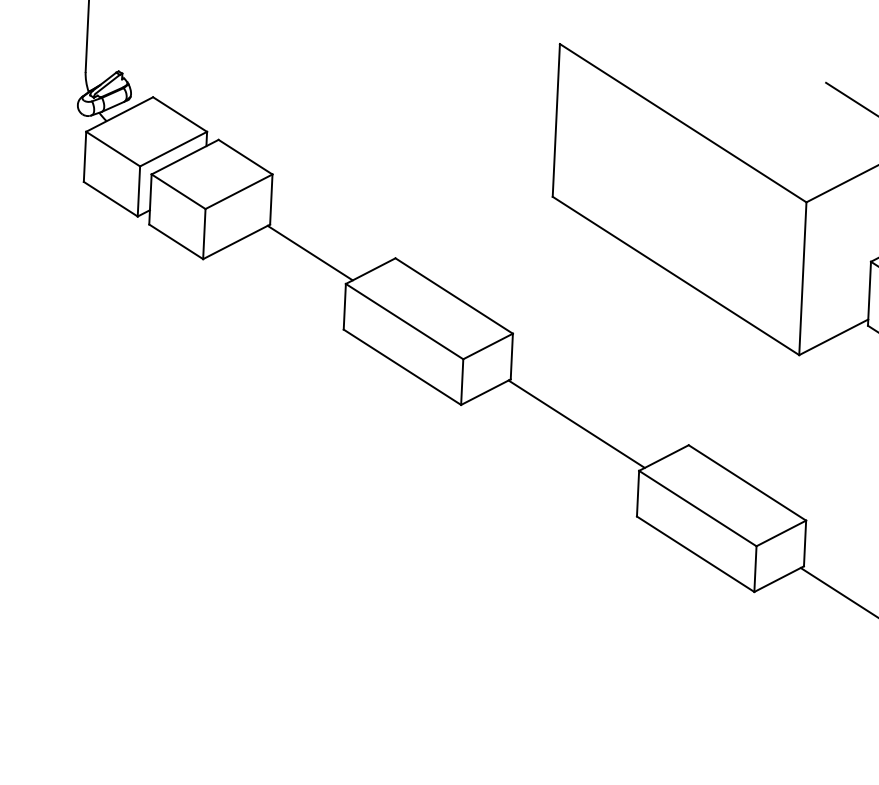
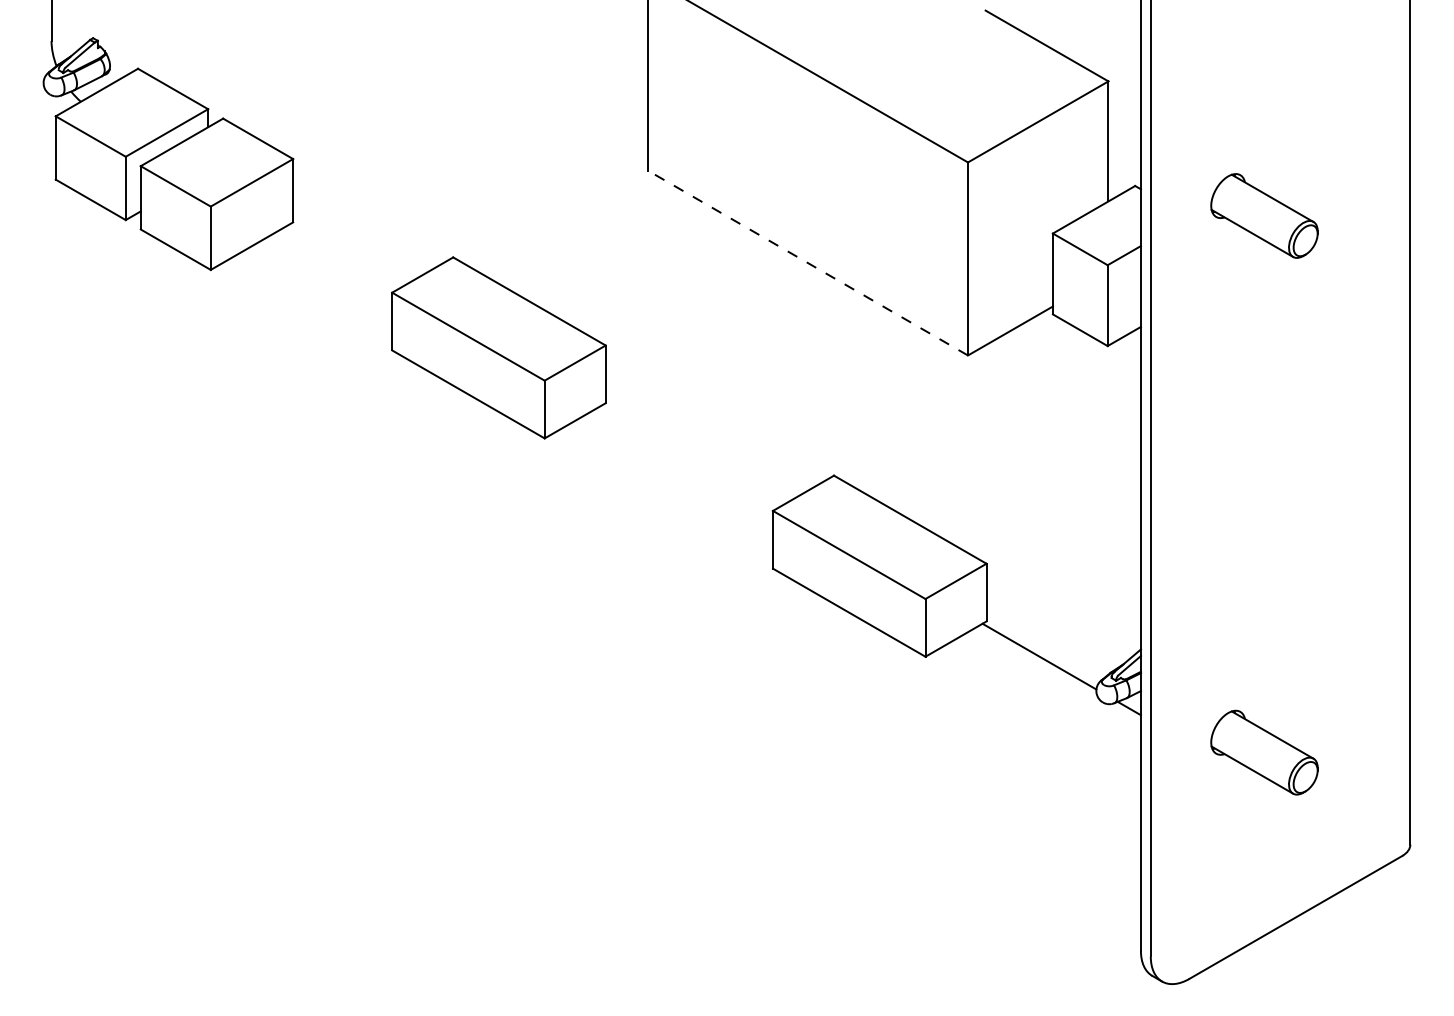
line: (310, 252) -> (345, 255), removed
line: (675, 276) -> (807, 263), solid -> dashed
line: (576, 423) -> (691, 455), removed

